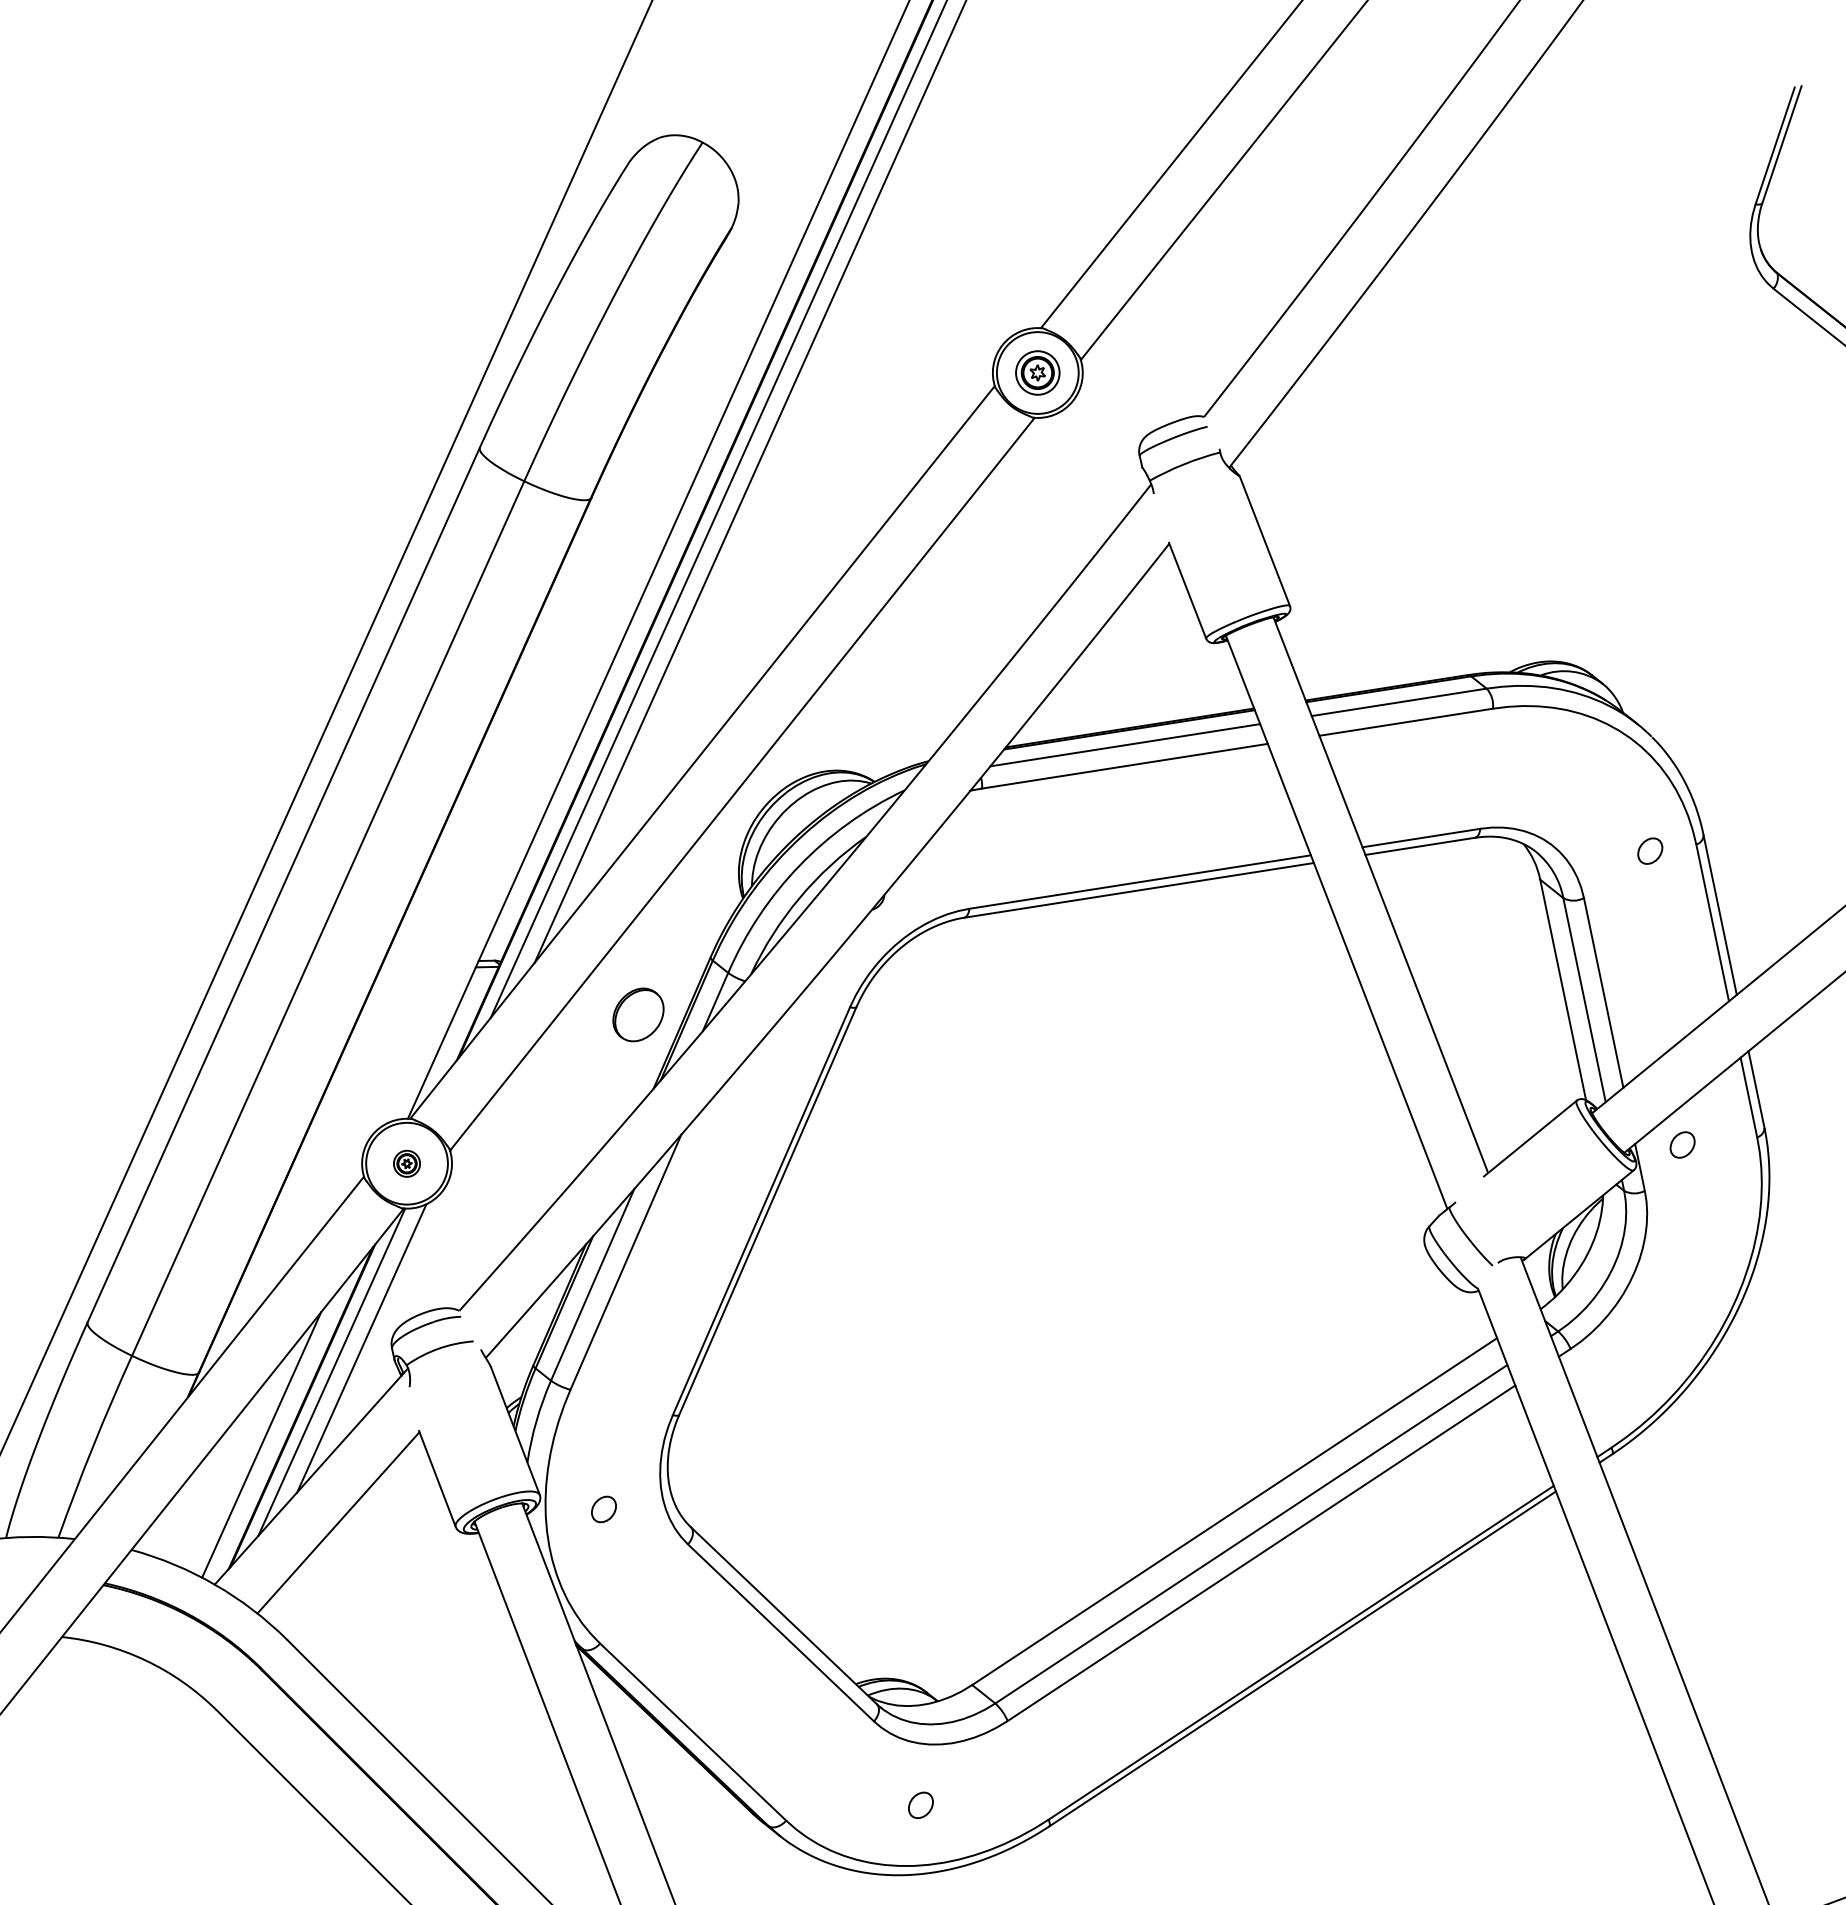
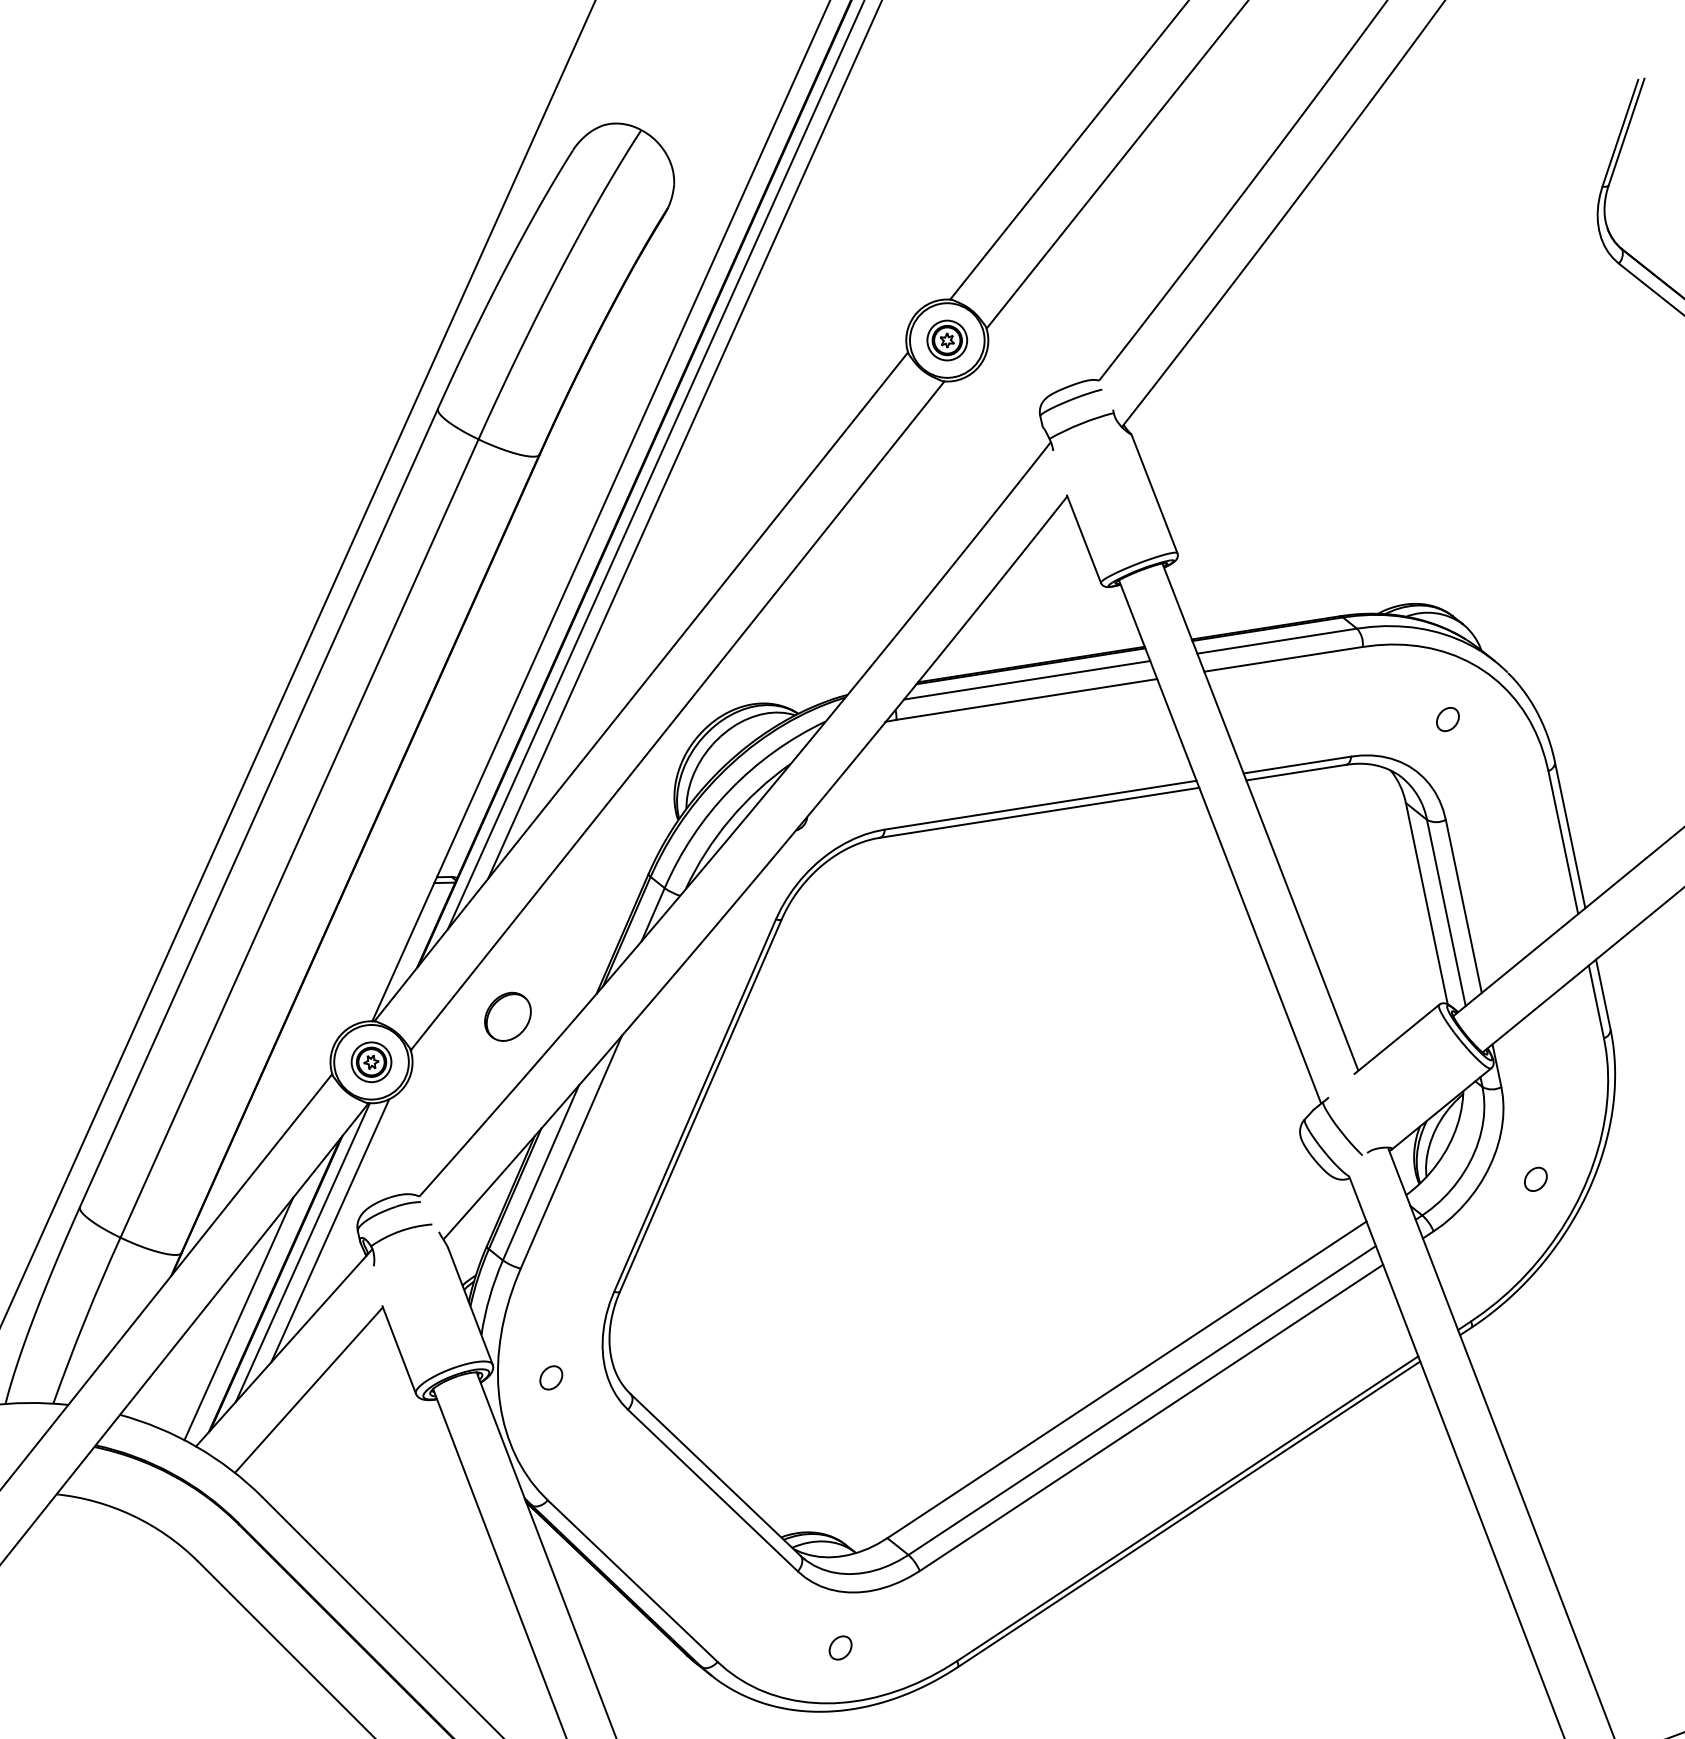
part: (1650, 850) -> (1448, 718), moved
part: (638, 1014) -> (507, 1016), moved
part: (1682, 1144) -> (1535, 1178), moved
part: (406, 1163) -> (371, 1062), size x1.67

